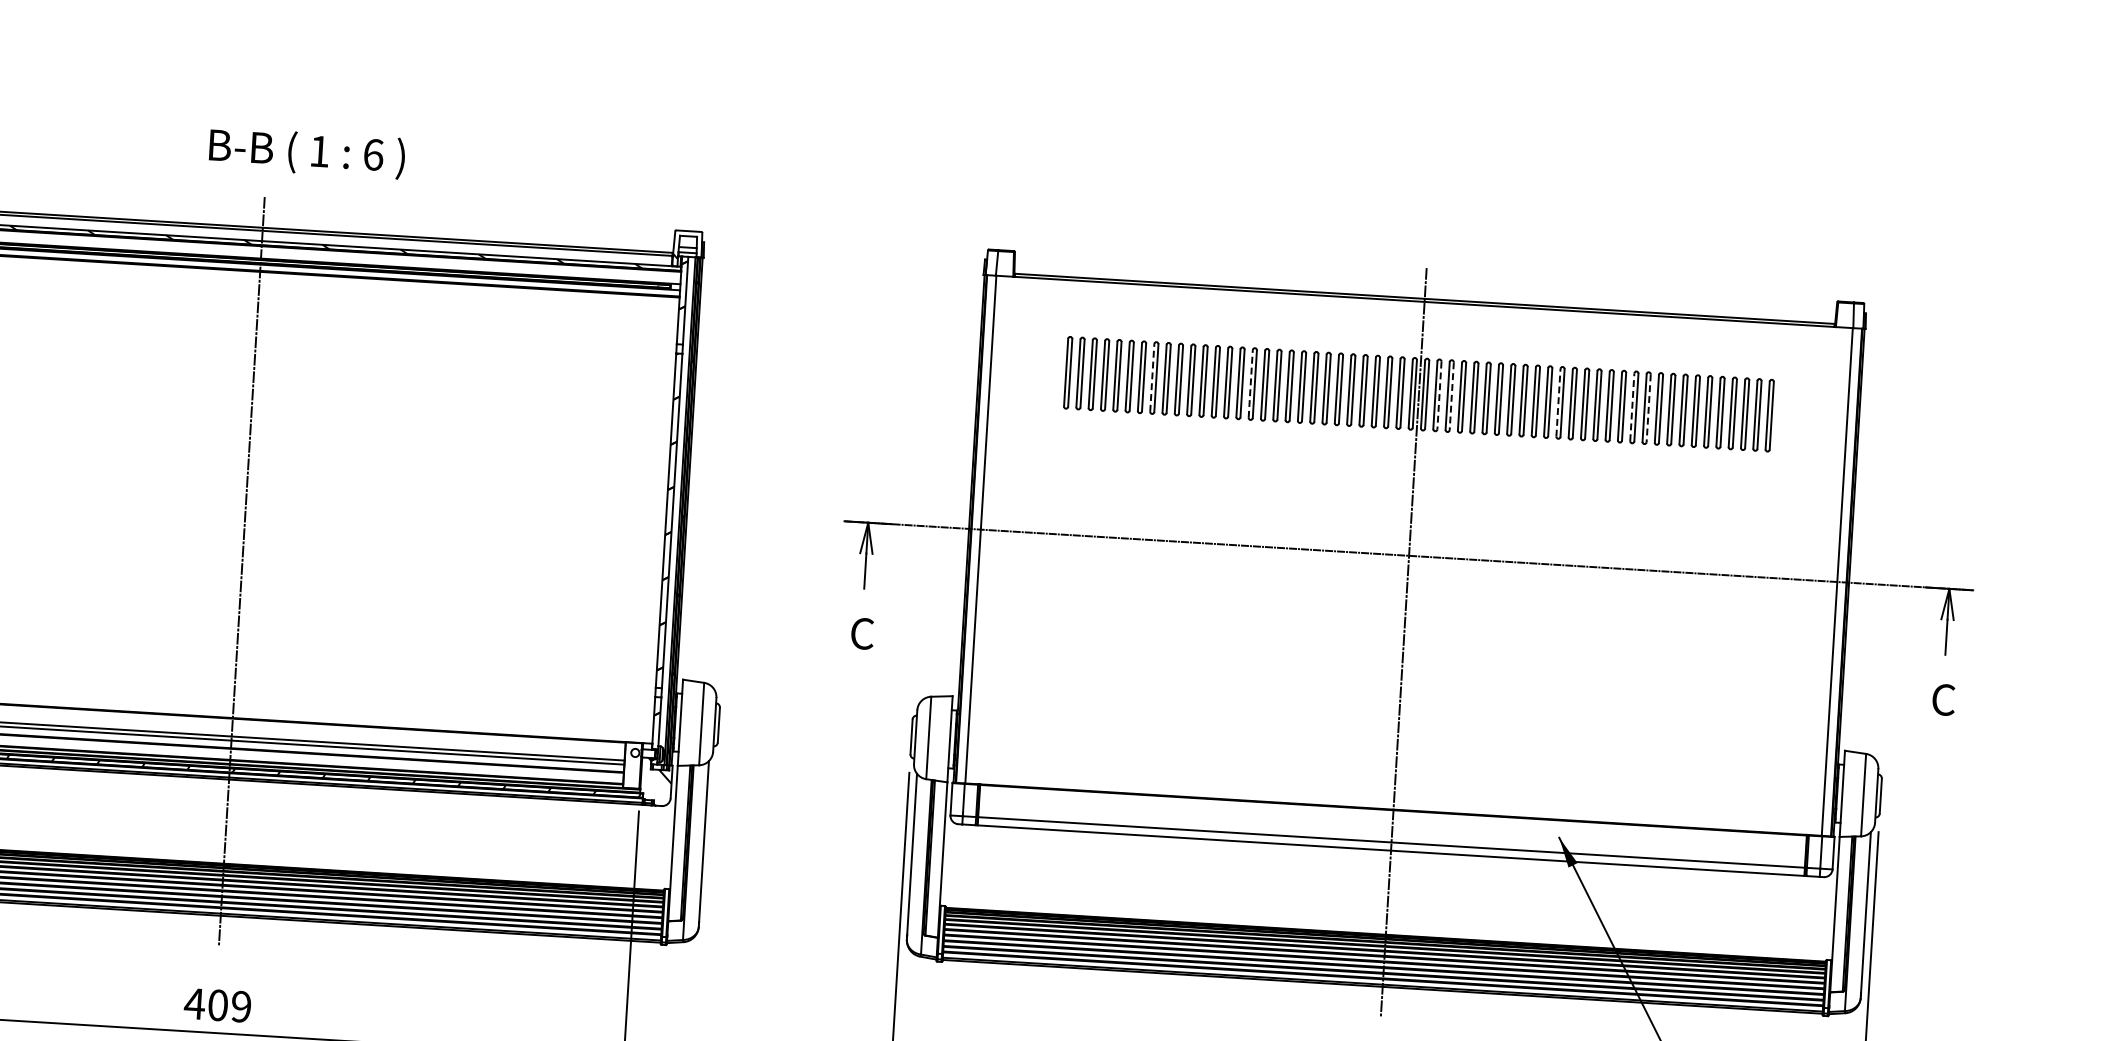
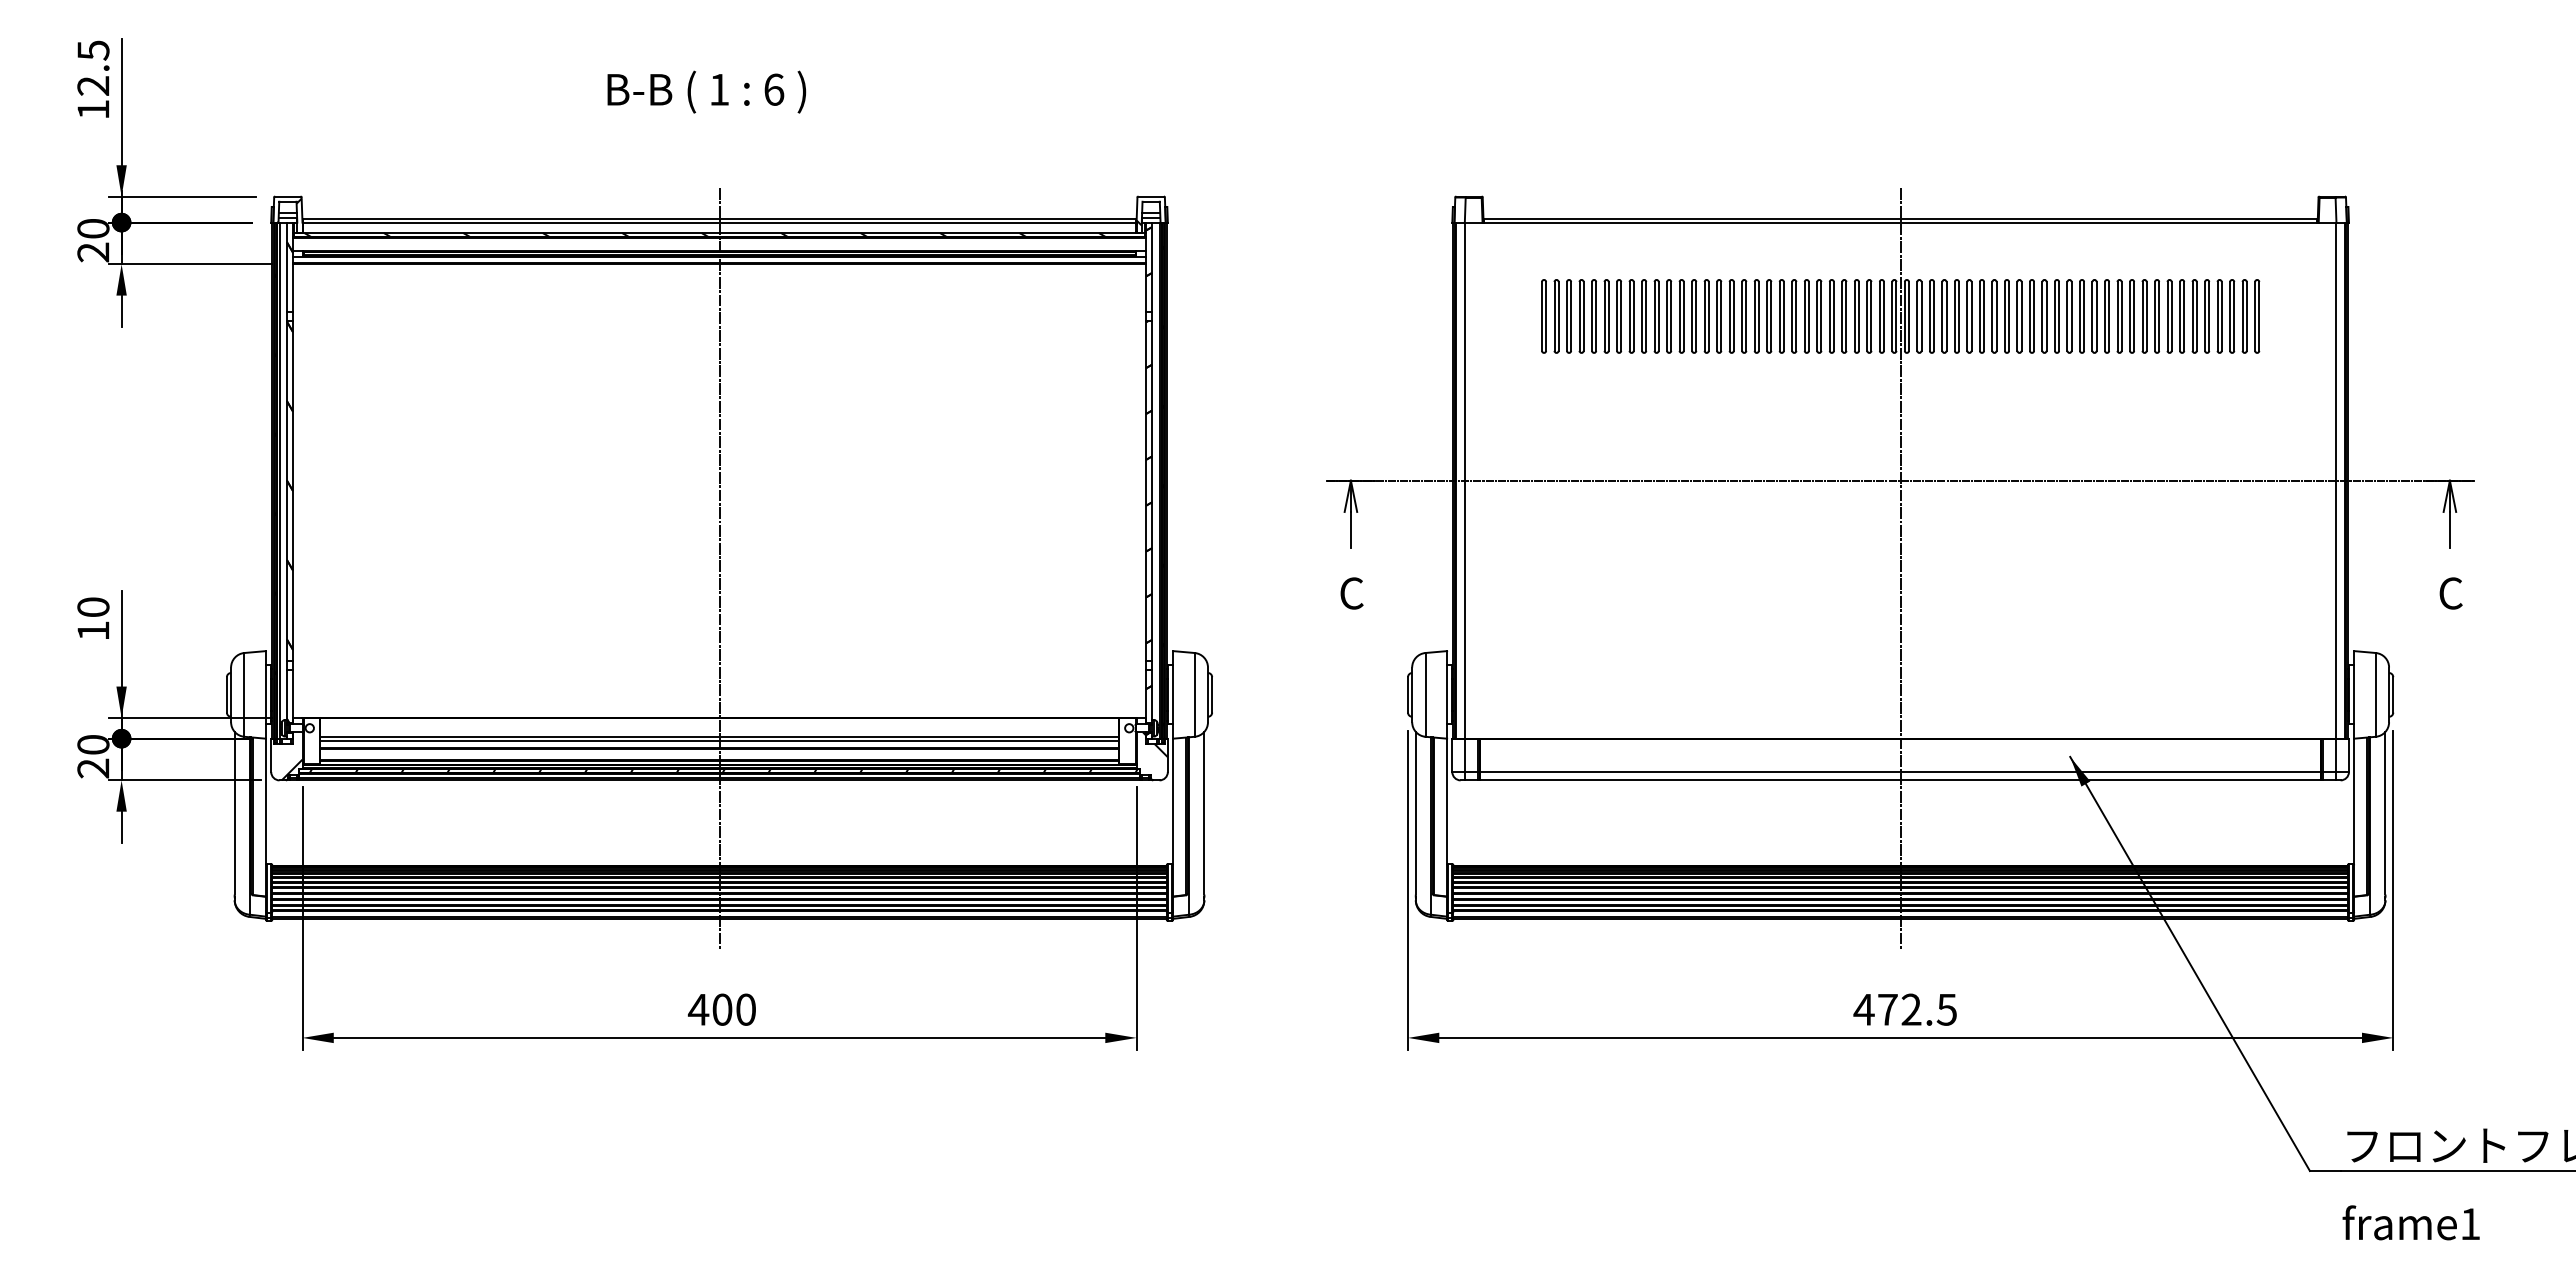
text: (306, 152) -> (706, 91), moved
line: (1152, 376) -> (1629, 315), dashed -> solid
line: (1250, 383) -> (1729, 315), dashed -> solid
line: (1439, 395) -> (1921, 316), dashed -> solid
line: (1452, 396) -> (1934, 316), dashed -> solid
line: (1558, 401) -> (2042, 315), dashed -> solid
line: (1632, 406) -> (2117, 315), dashed -> solid
line: (1649, 408) -> (2134, 316), dashed -> solid
text: (240, 1006) -> (745, 1009), 409 -> 400

